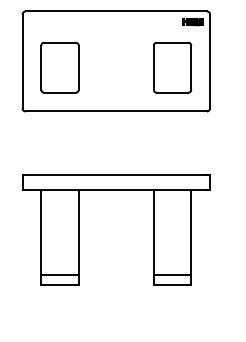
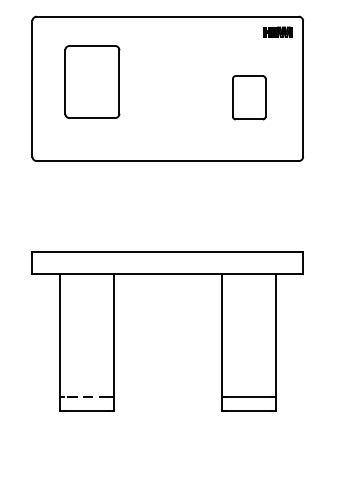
part: (59, 67) -> (91, 81), moved
part: (172, 67) -> (248, 97), size x0.6
line: (60, 274) -> (87, 396), solid -> dashed

